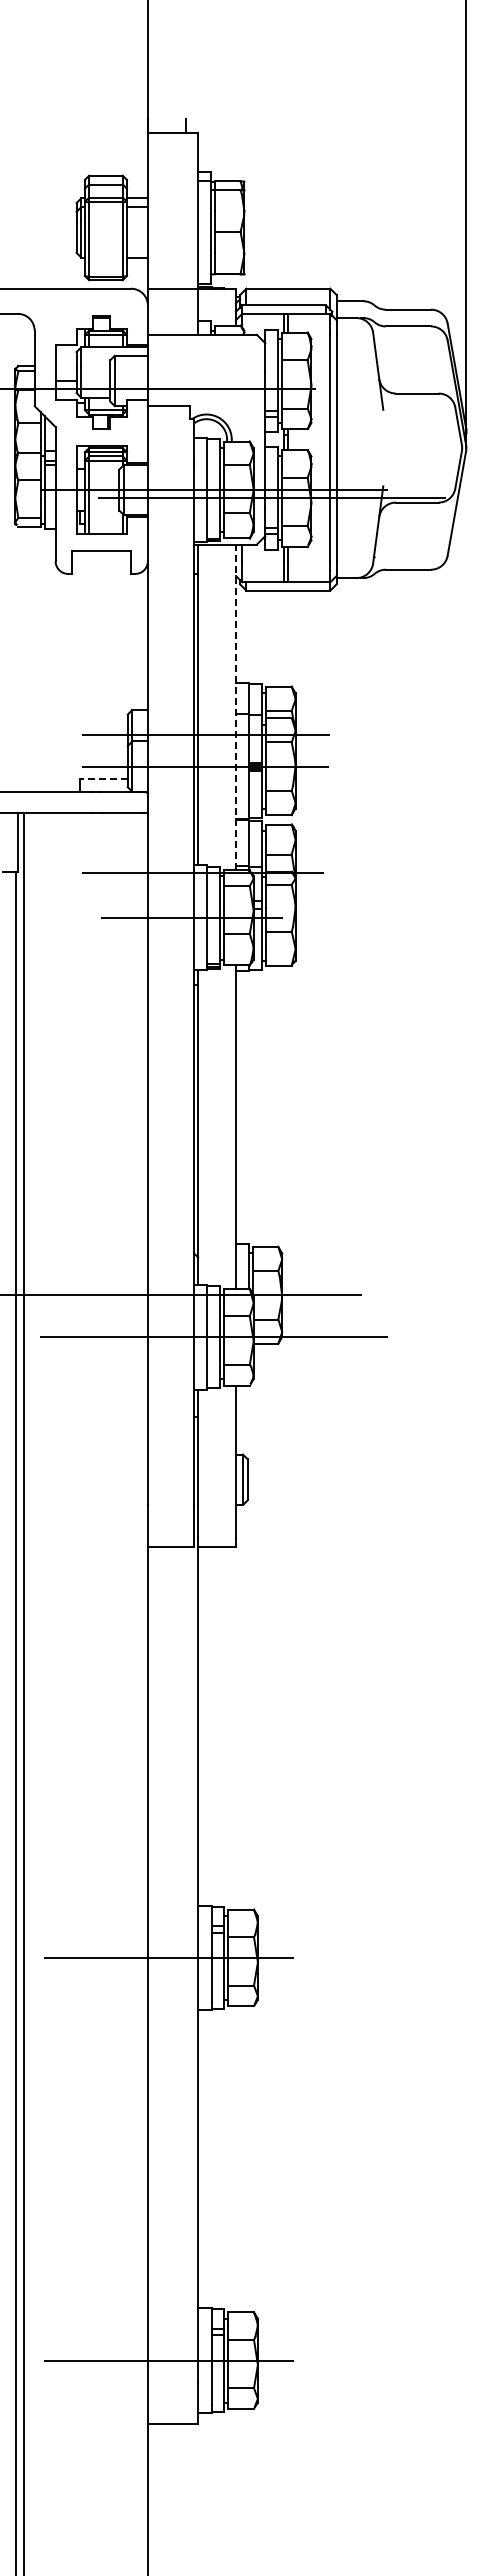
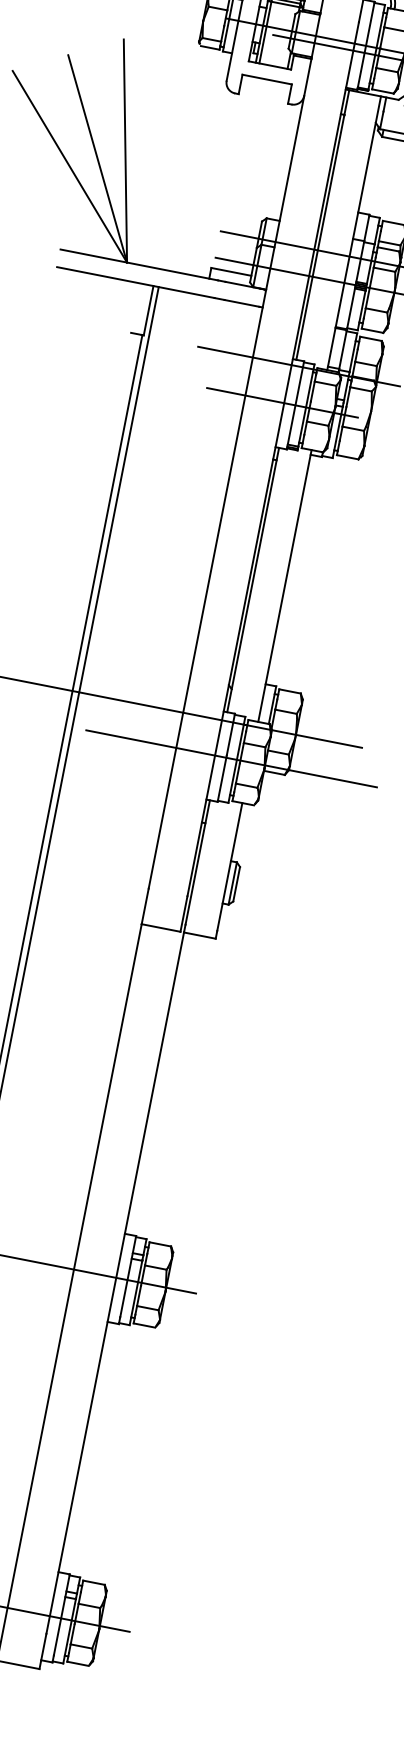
line: (235, 707) -> (353, 233), dashed -> solid
line: (103, 779) -> (230, 272), dashed -> solid

